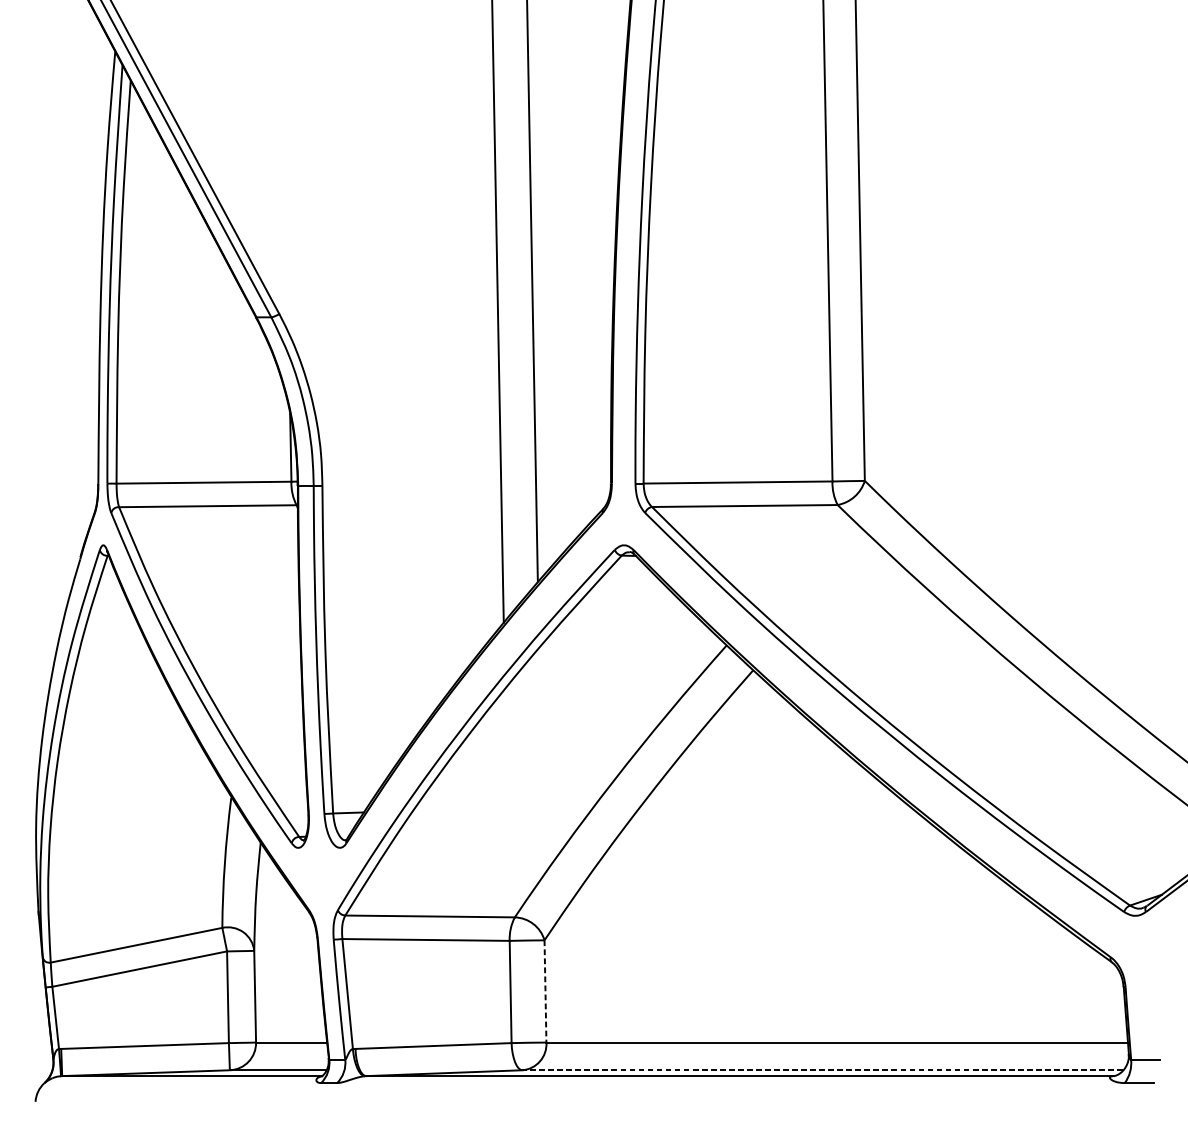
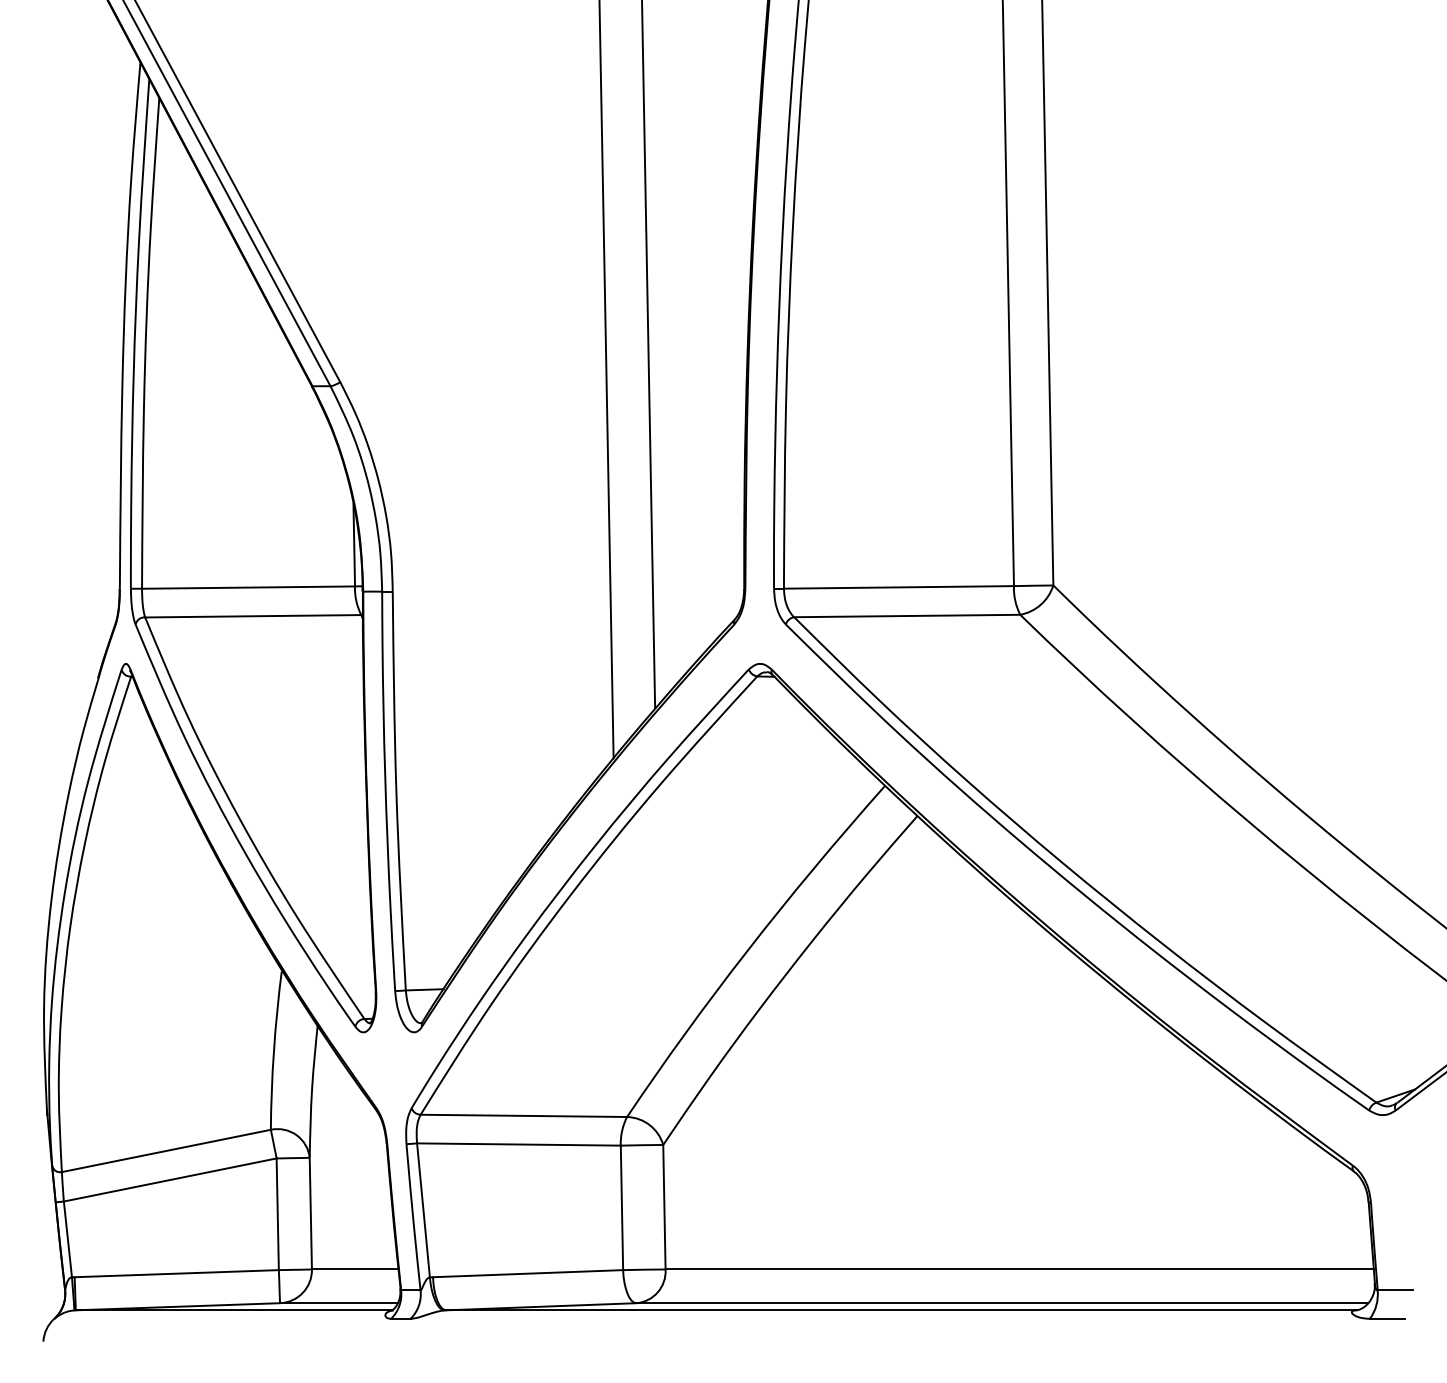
line: (545, 992) -> (664, 1208), dashed -> solid
line: (823, 1070) -> (1002, 1303), dashed -> solid

